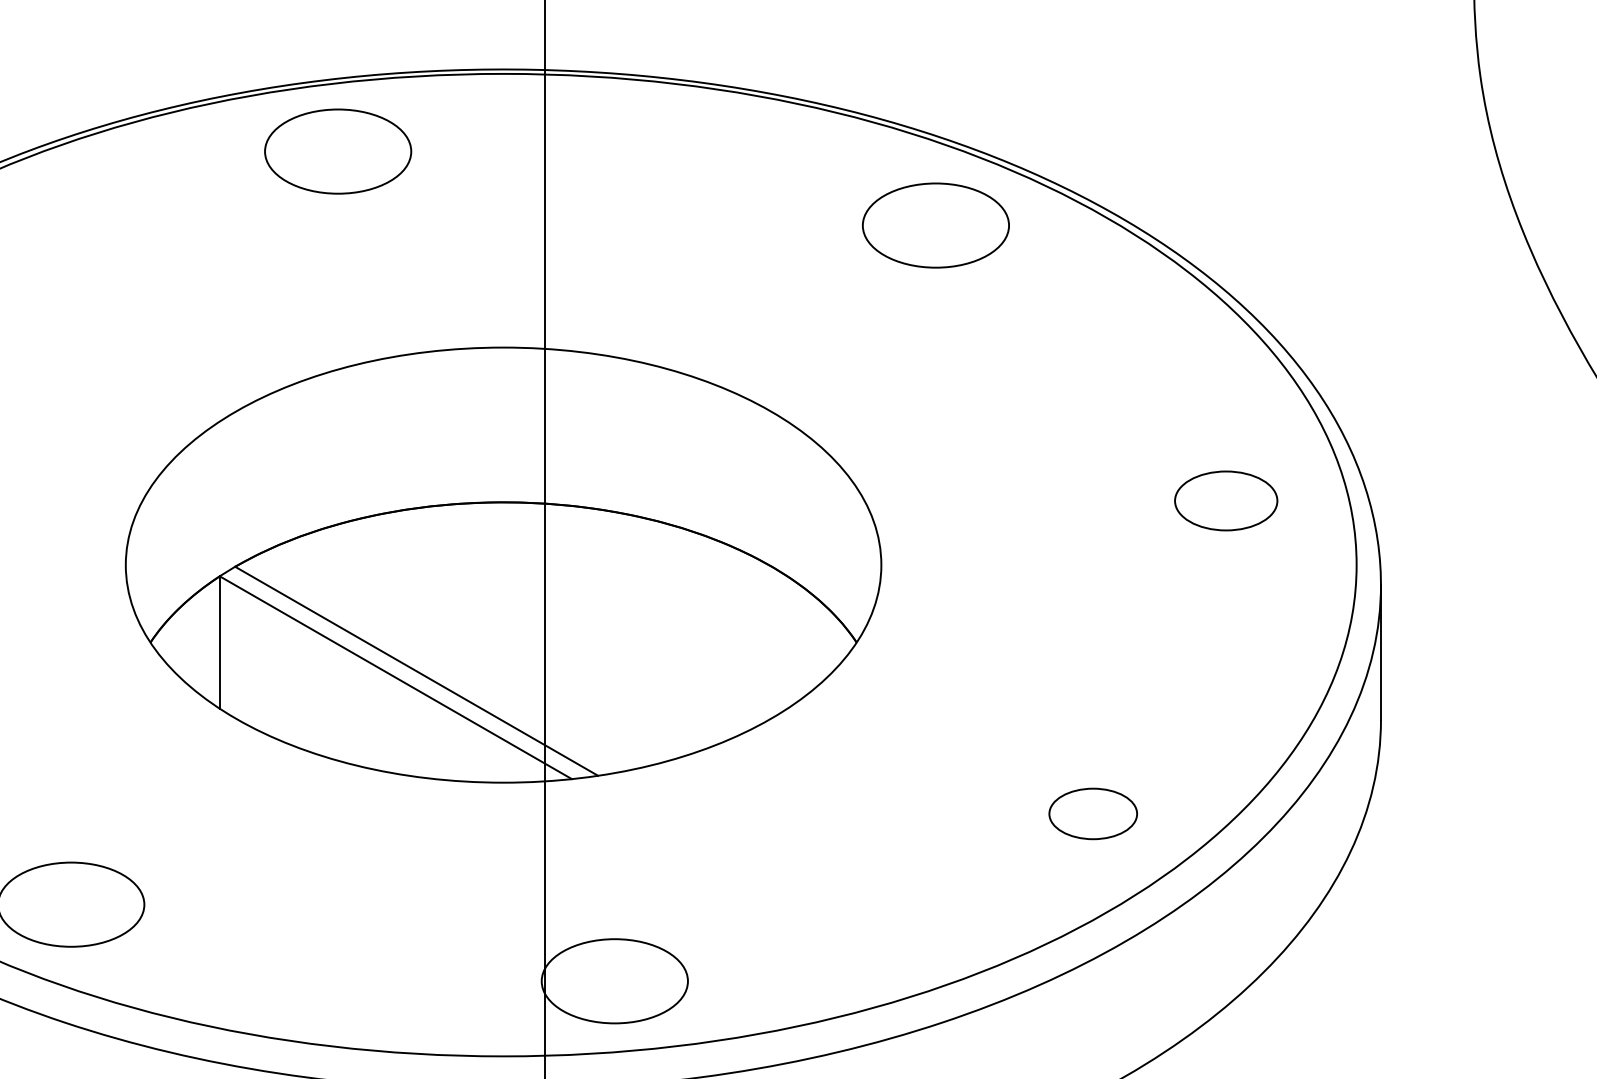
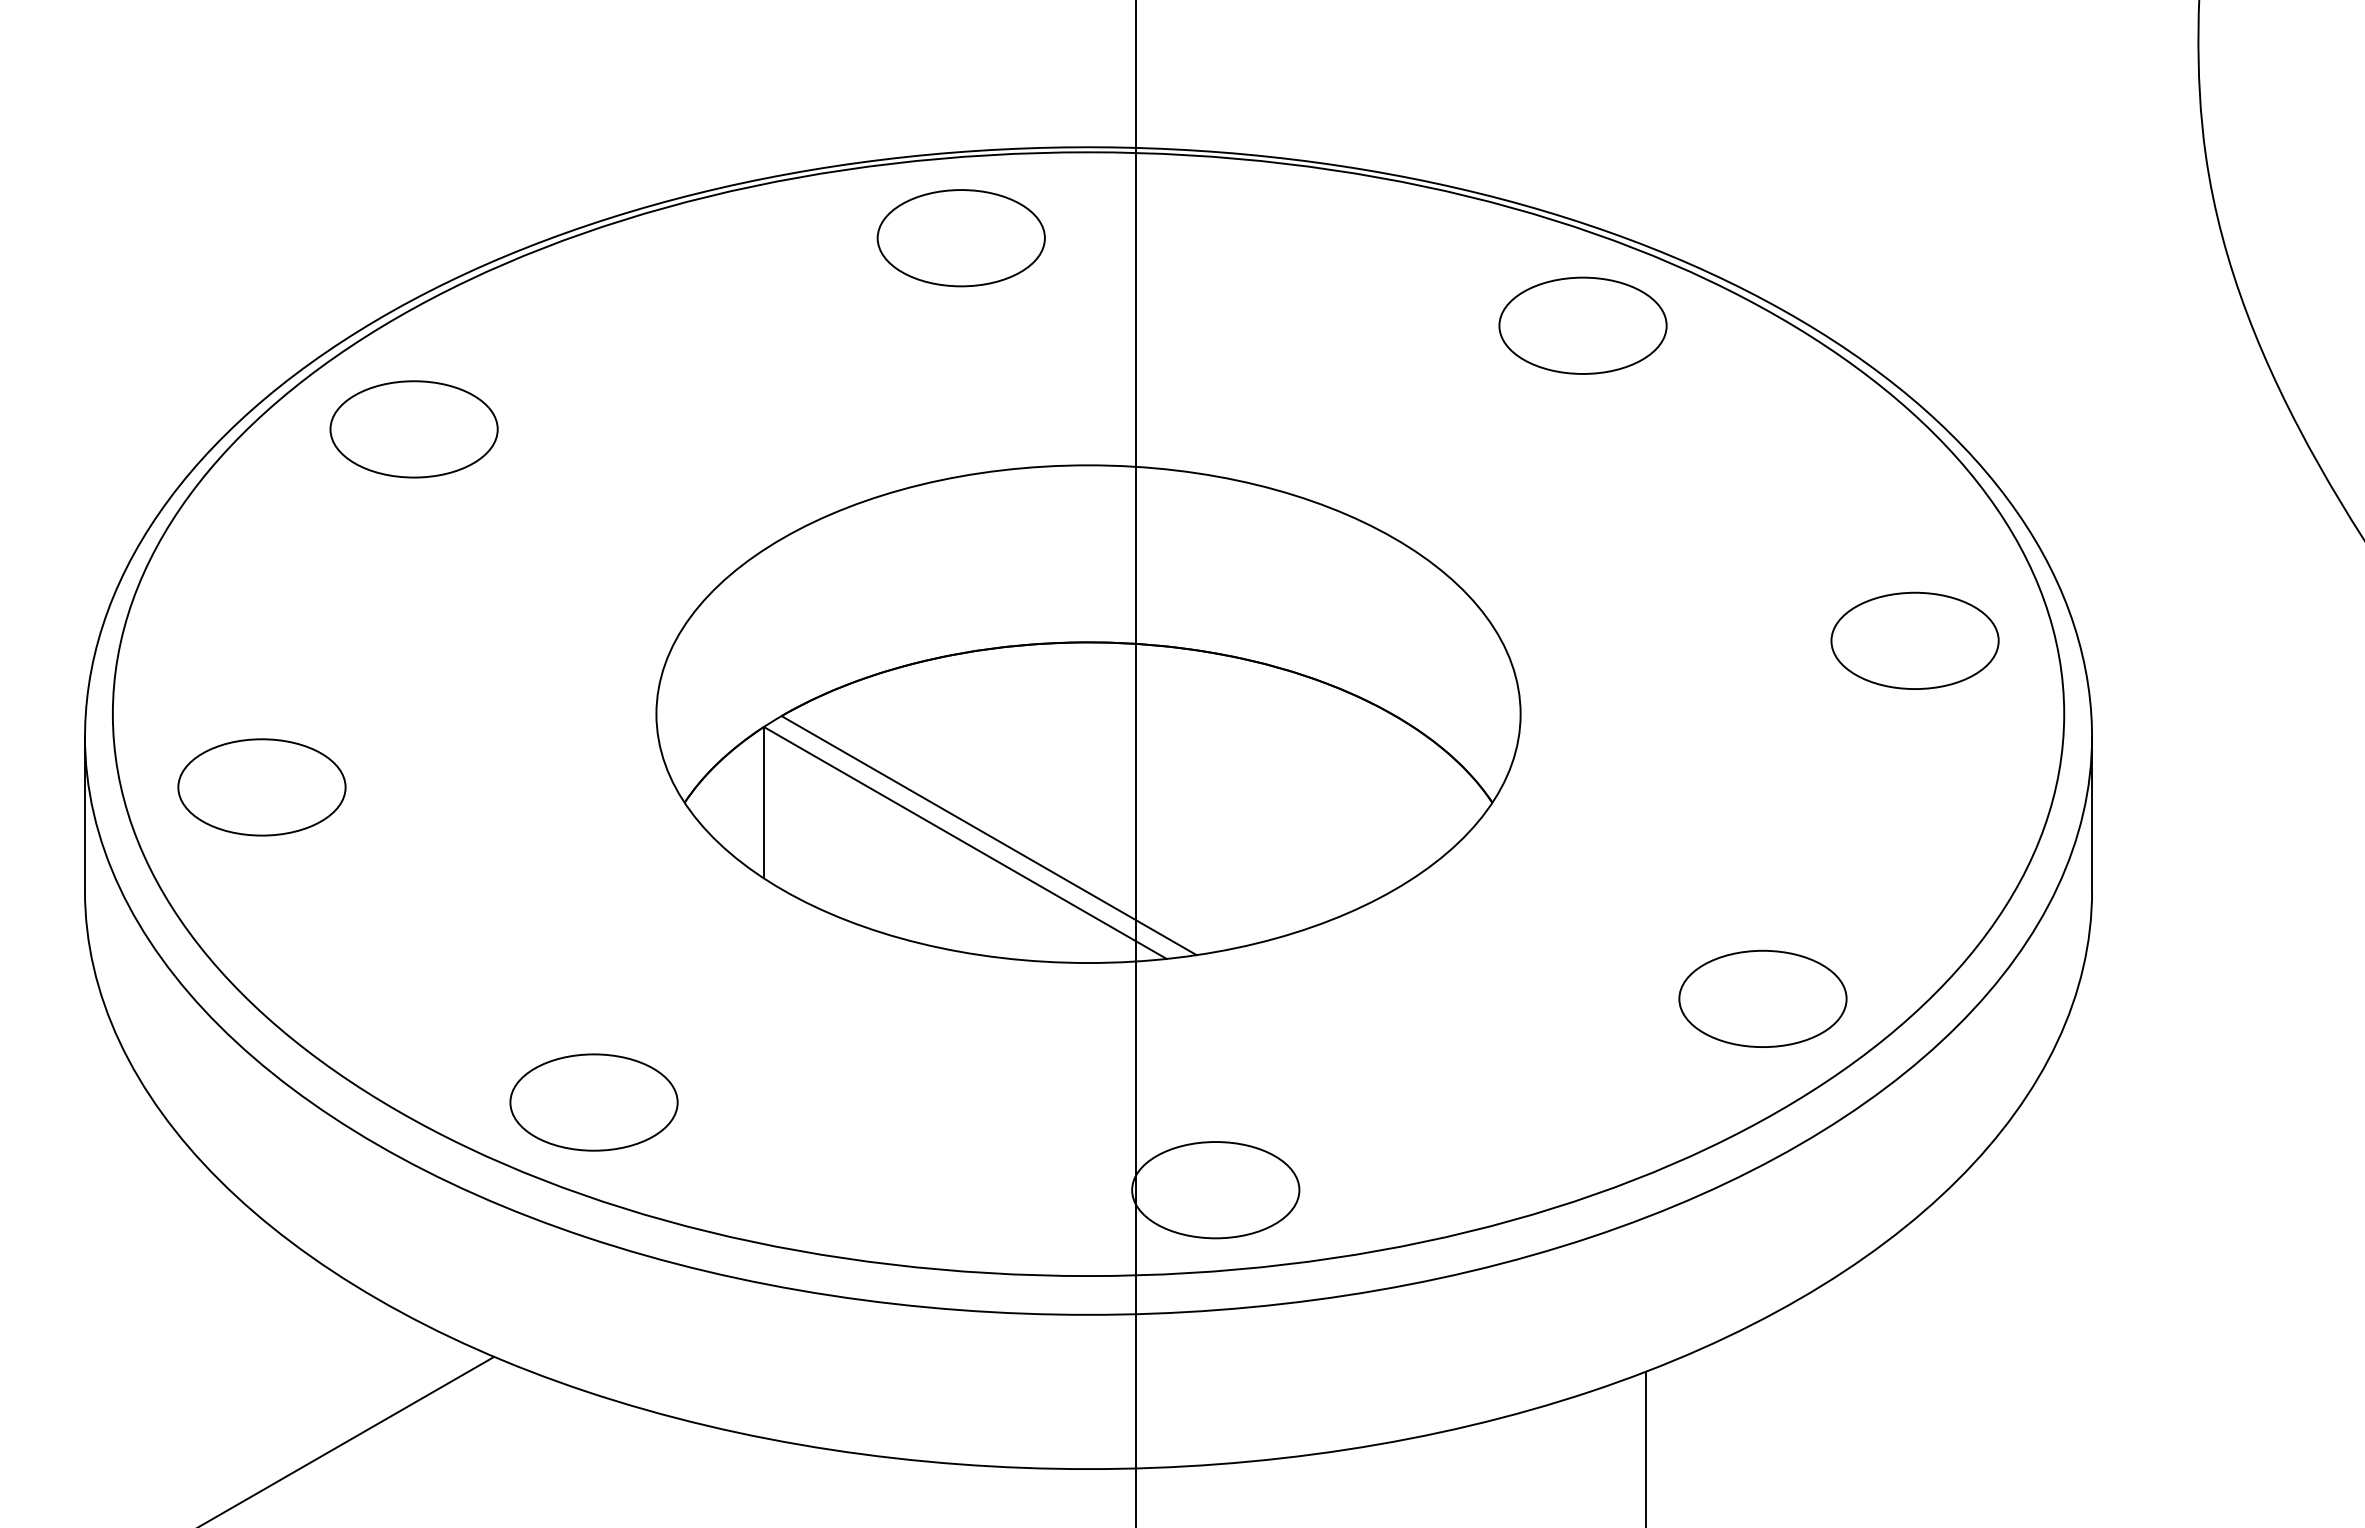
part: (337, 151) -> (960, 238), moved
part: (1225, 500) -> (1914, 640), size x1.43
part: (1092, 813) -> (1762, 998), size x1.67

